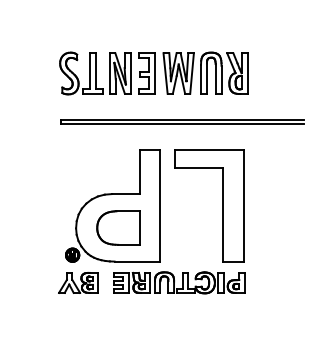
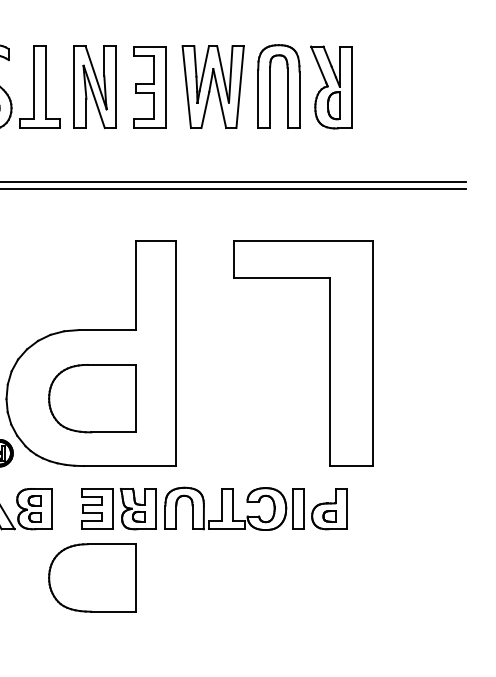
part: (222, 205) -> (329, 353), moved
part: (118, 316) -> (91, 576), added

